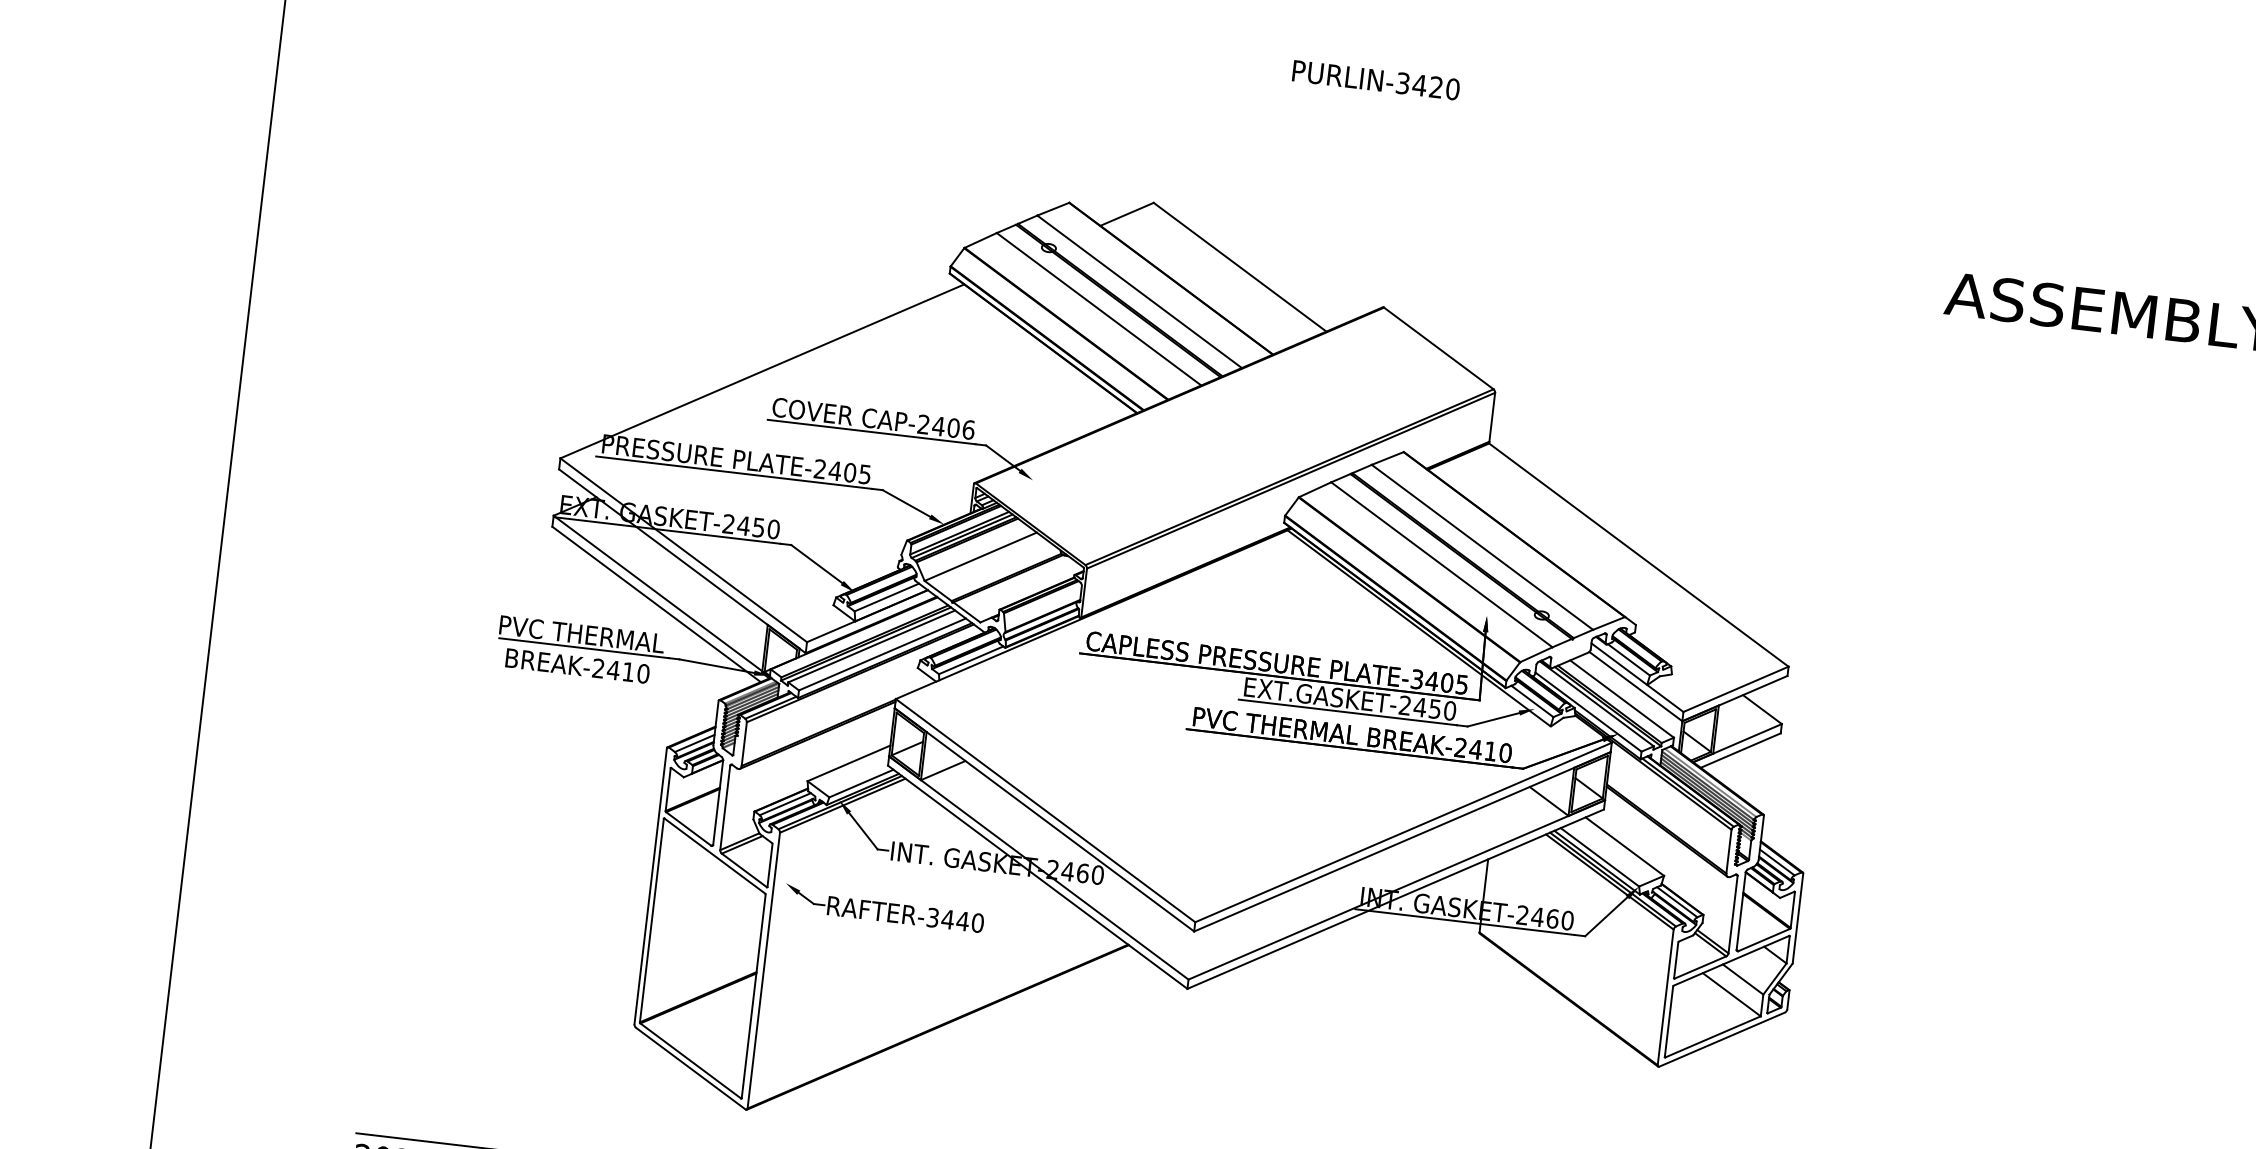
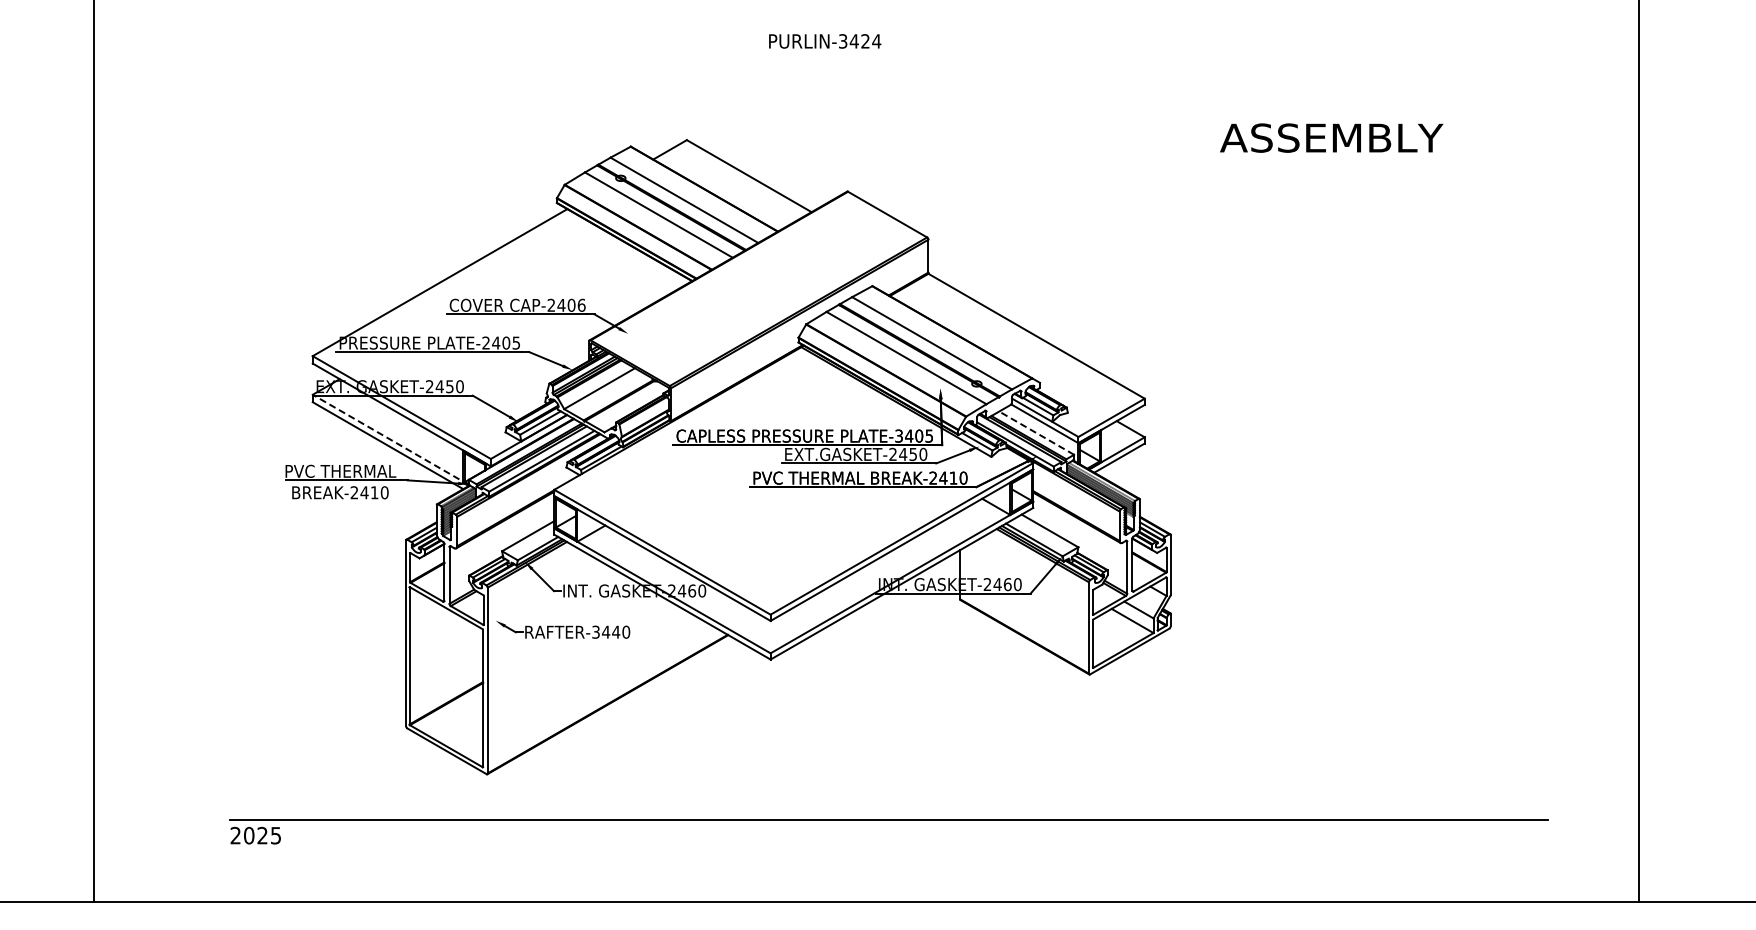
text: (1452, 89) -> (876, 41), PURLIN-3420 -> PURLIN-3424
line: (661, 595) -> (390, 439), solid -> dashed
line: (1621, 698) -> (1036, 432), solid -> dashed

